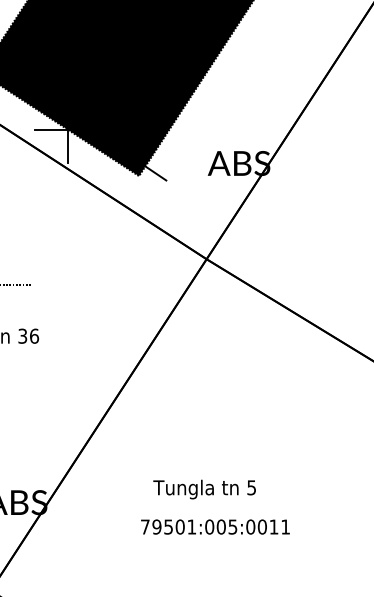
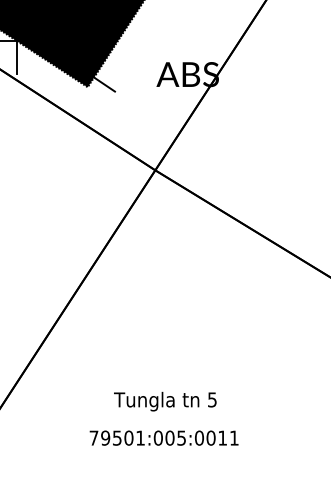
text: (204, 489) -> (165, 401), moved

